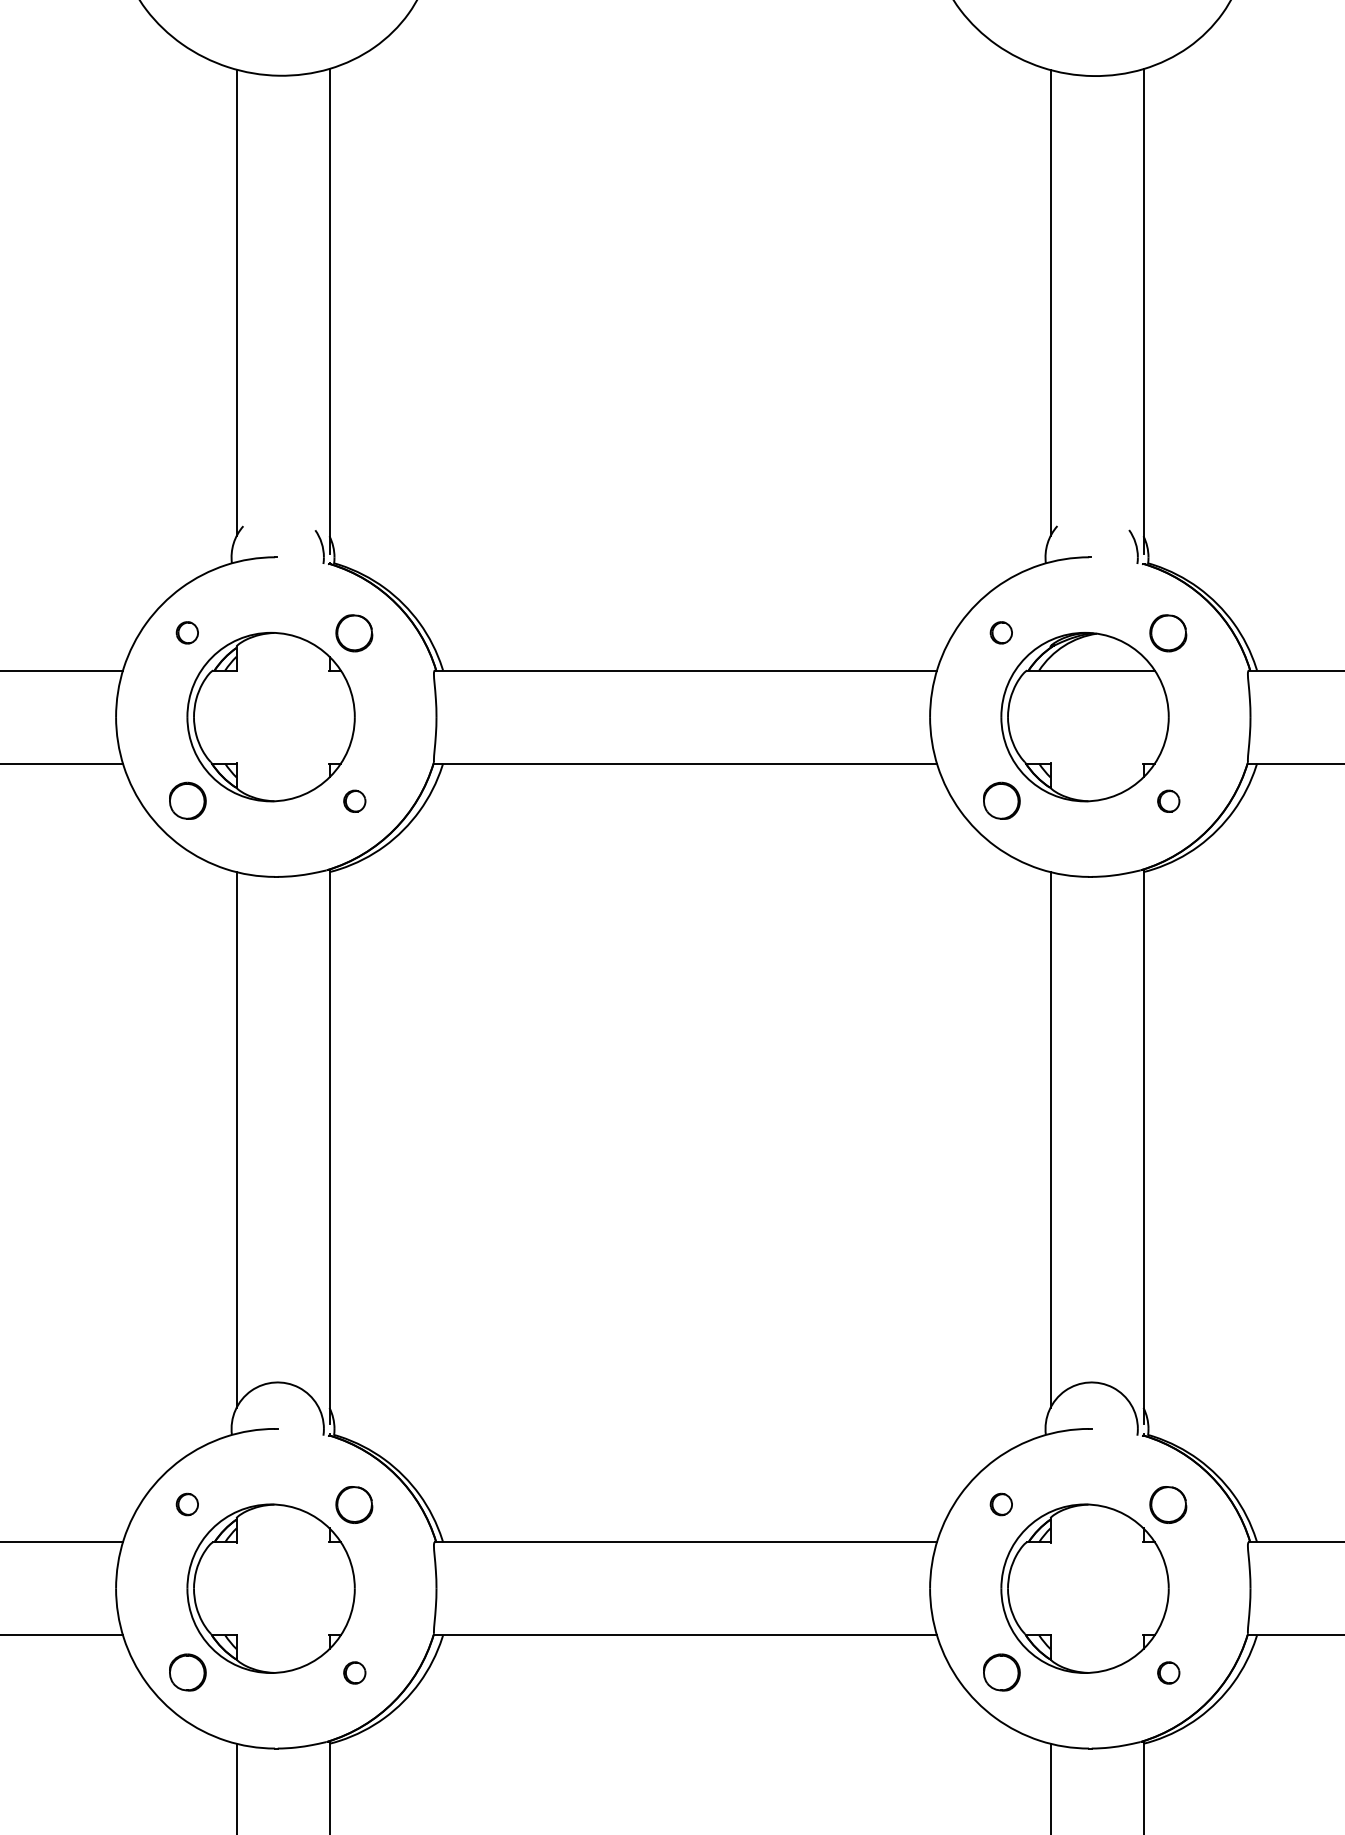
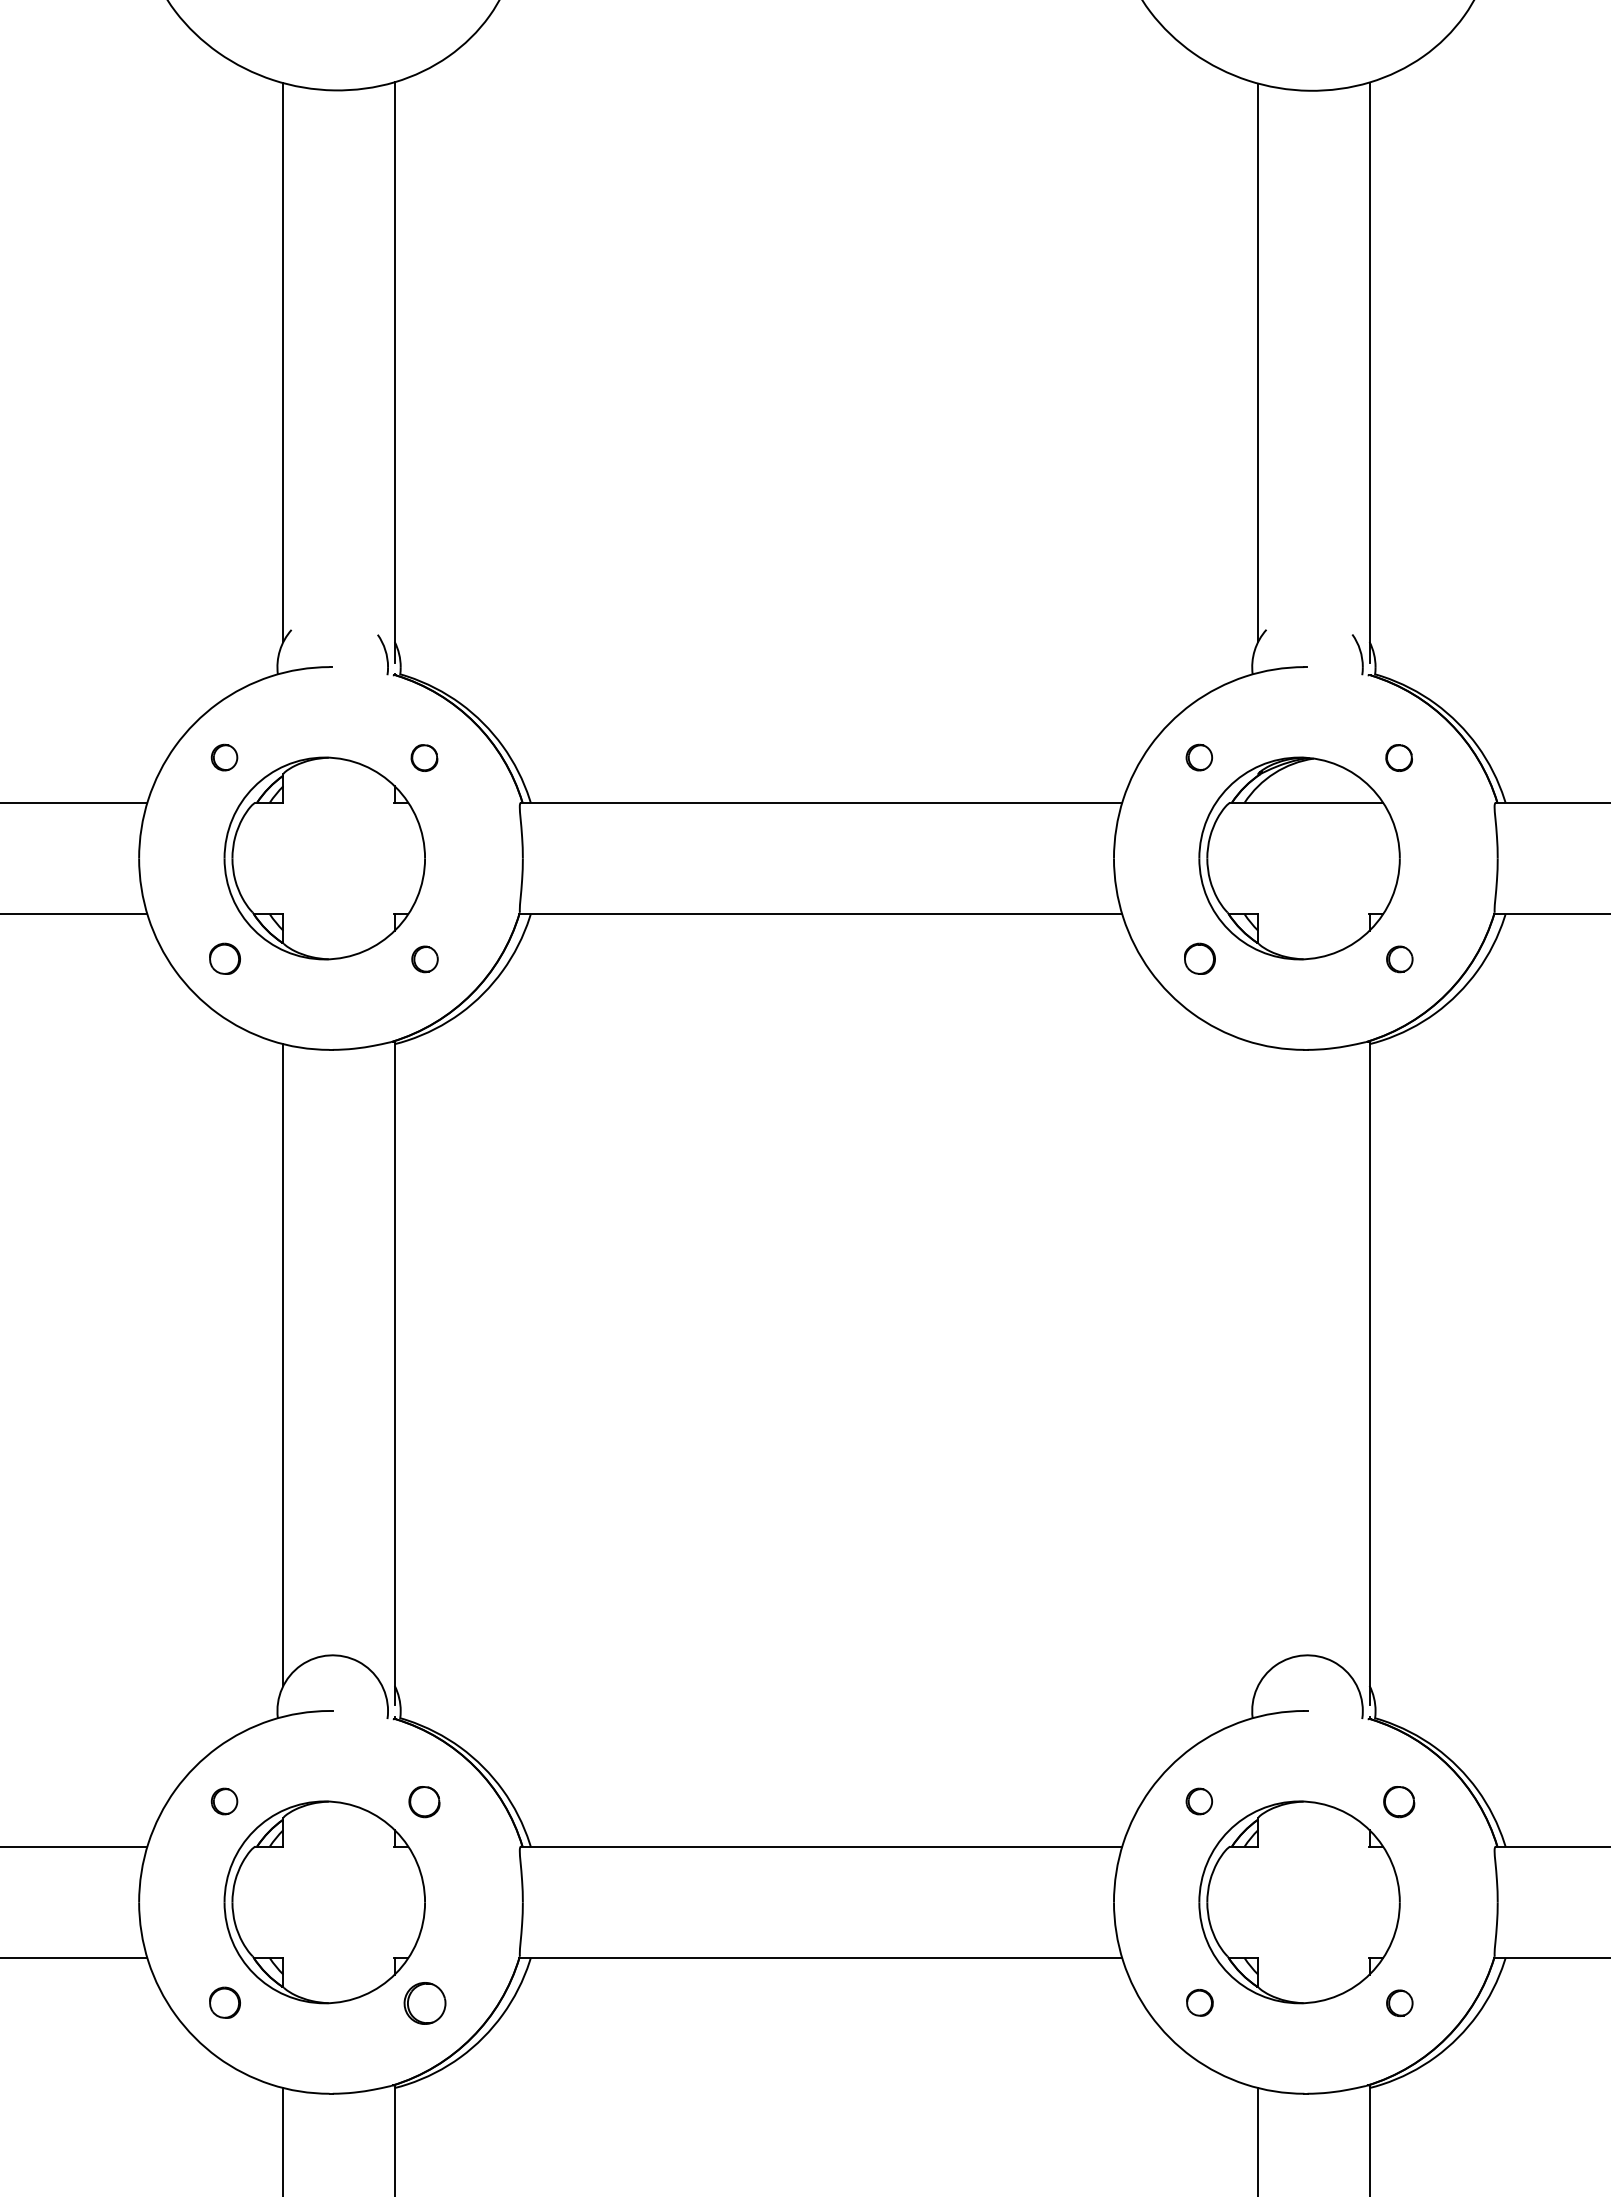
part: (354, 632) -> (424, 757), size x0.6
part: (1167, 632) -> (1398, 757), size x0.6
part: (187, 800) -> (224, 958), size x0.7
part: (1001, 800) -> (1199, 958), size x0.7
line: (1050, 1139) -> (1258, 1364), removed
part: (354, 1504) -> (424, 1801), size x0.7
part: (1167, 1504) -> (1398, 1801), size x0.7
part: (187, 1672) -> (224, 2002), size x0.7
part: (354, 1672) -> (424, 2002), size x1.6
part: (1001, 1672) -> (1199, 2002), size x0.6

